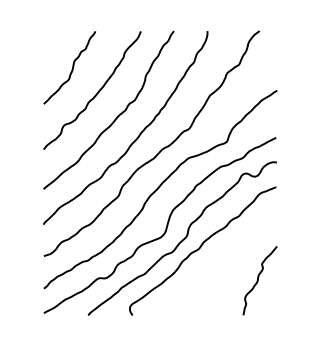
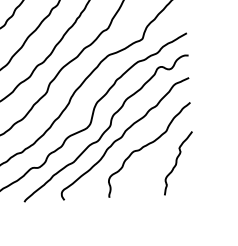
curve: (225, 260) -> (146, 146), added

